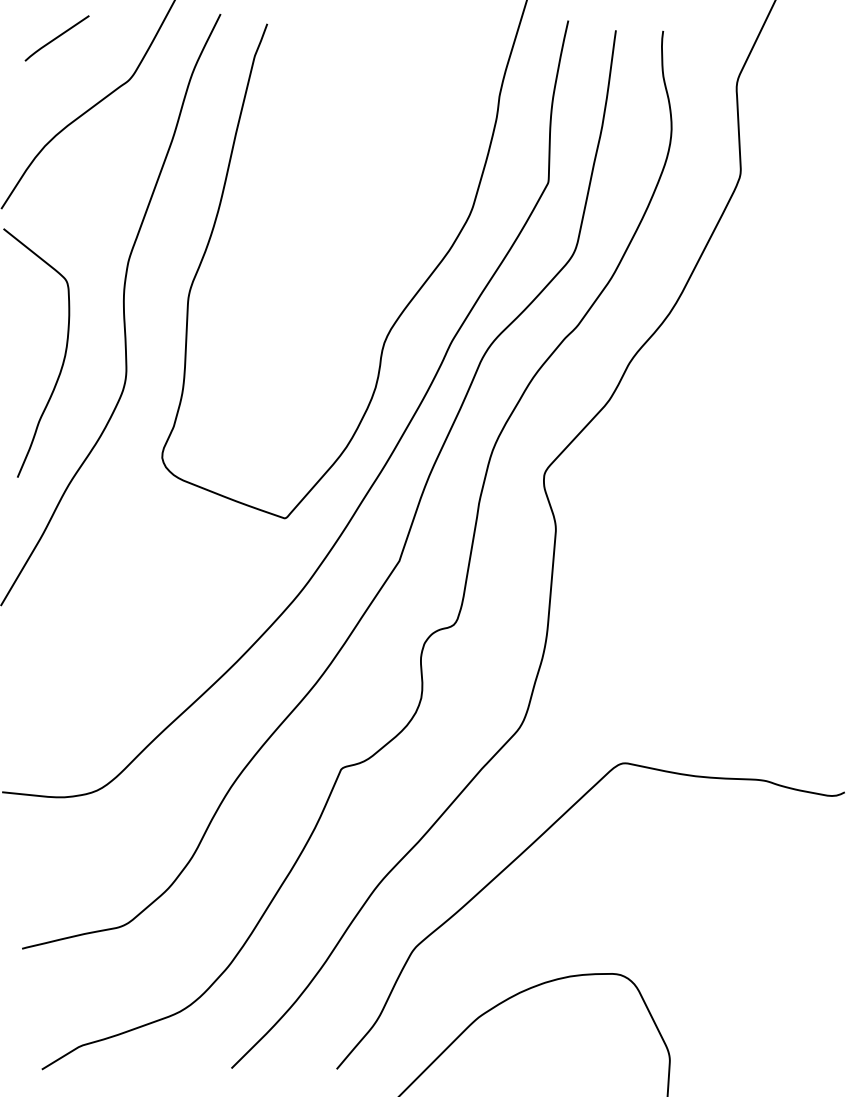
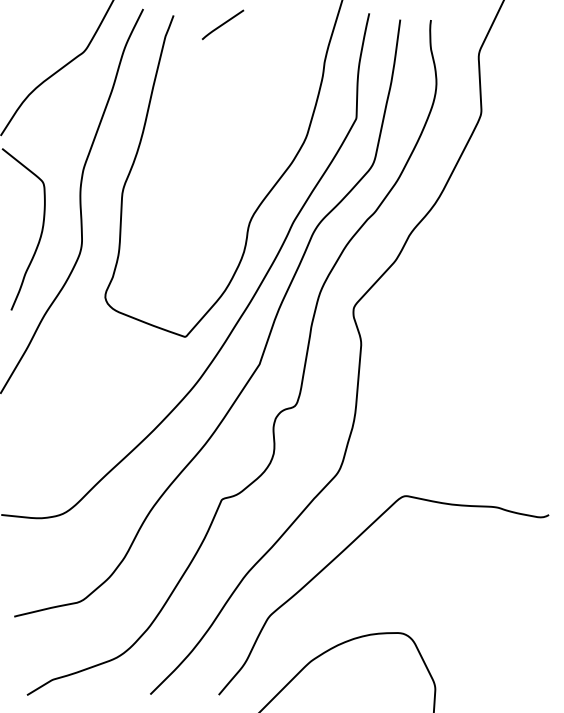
line: (57, 37) -> (223, 24), moved

